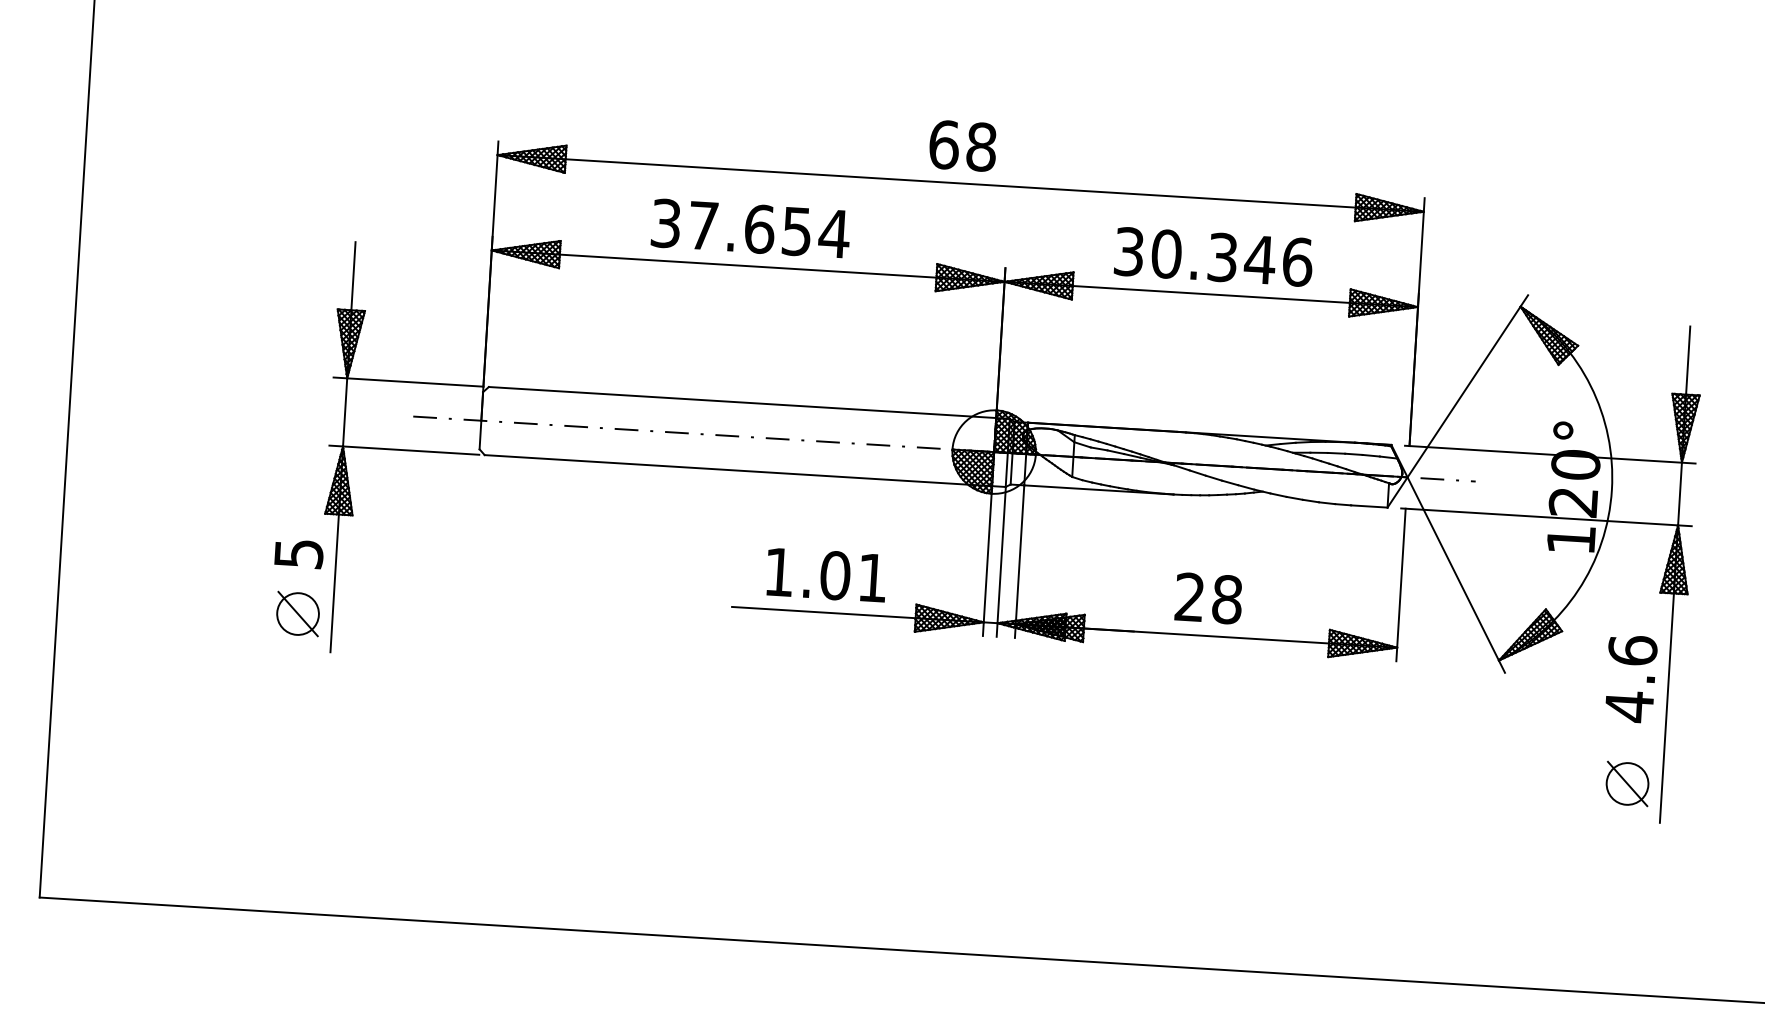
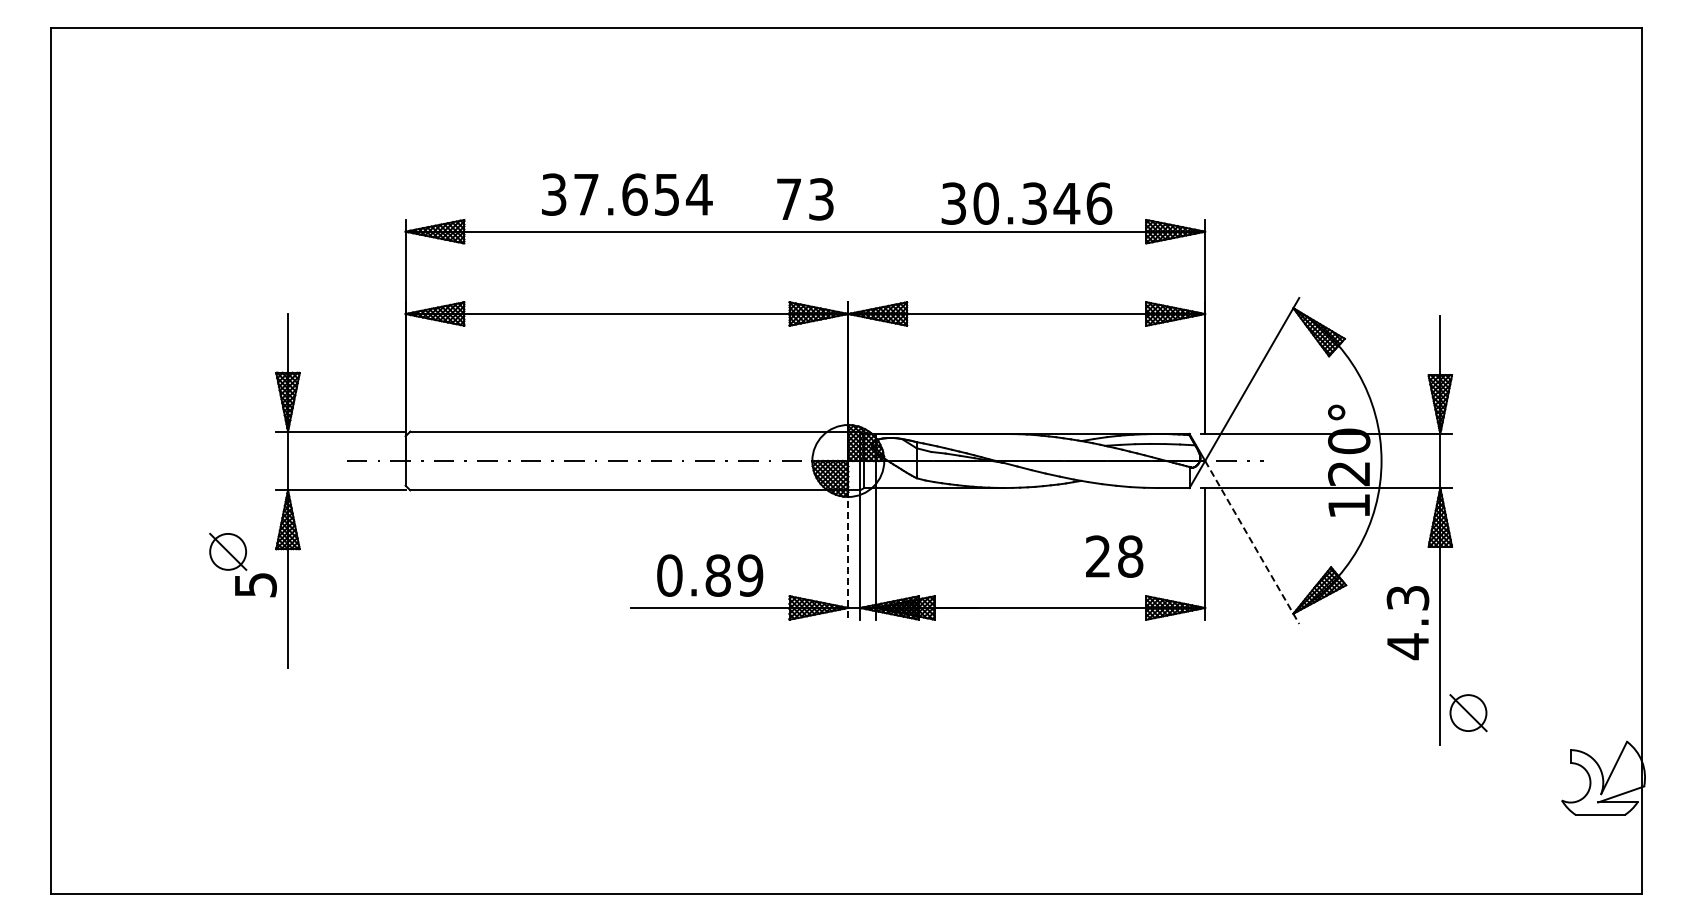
text: (963, 146) -> (805, 199), 68 -> 73
text: (751, 228) -> (627, 194), moved
text: (1213, 256) -> (1026, 203), moved
line: (987, 561) -> (848, 555), solid -> dashed
text: (826, 574) -> (710, 575), 1.01 -> 0.89
line: (1456, 575) -> (1252, 542), solid -> dashed
text: (1208, 598) -> (1114, 556), moved
part: (298, 613) -> (228, 551), moved
text: (1632, 649) -> (1407, 597), 4.6 -> 4.3
part: (1627, 784) -> (1468, 713), moved

